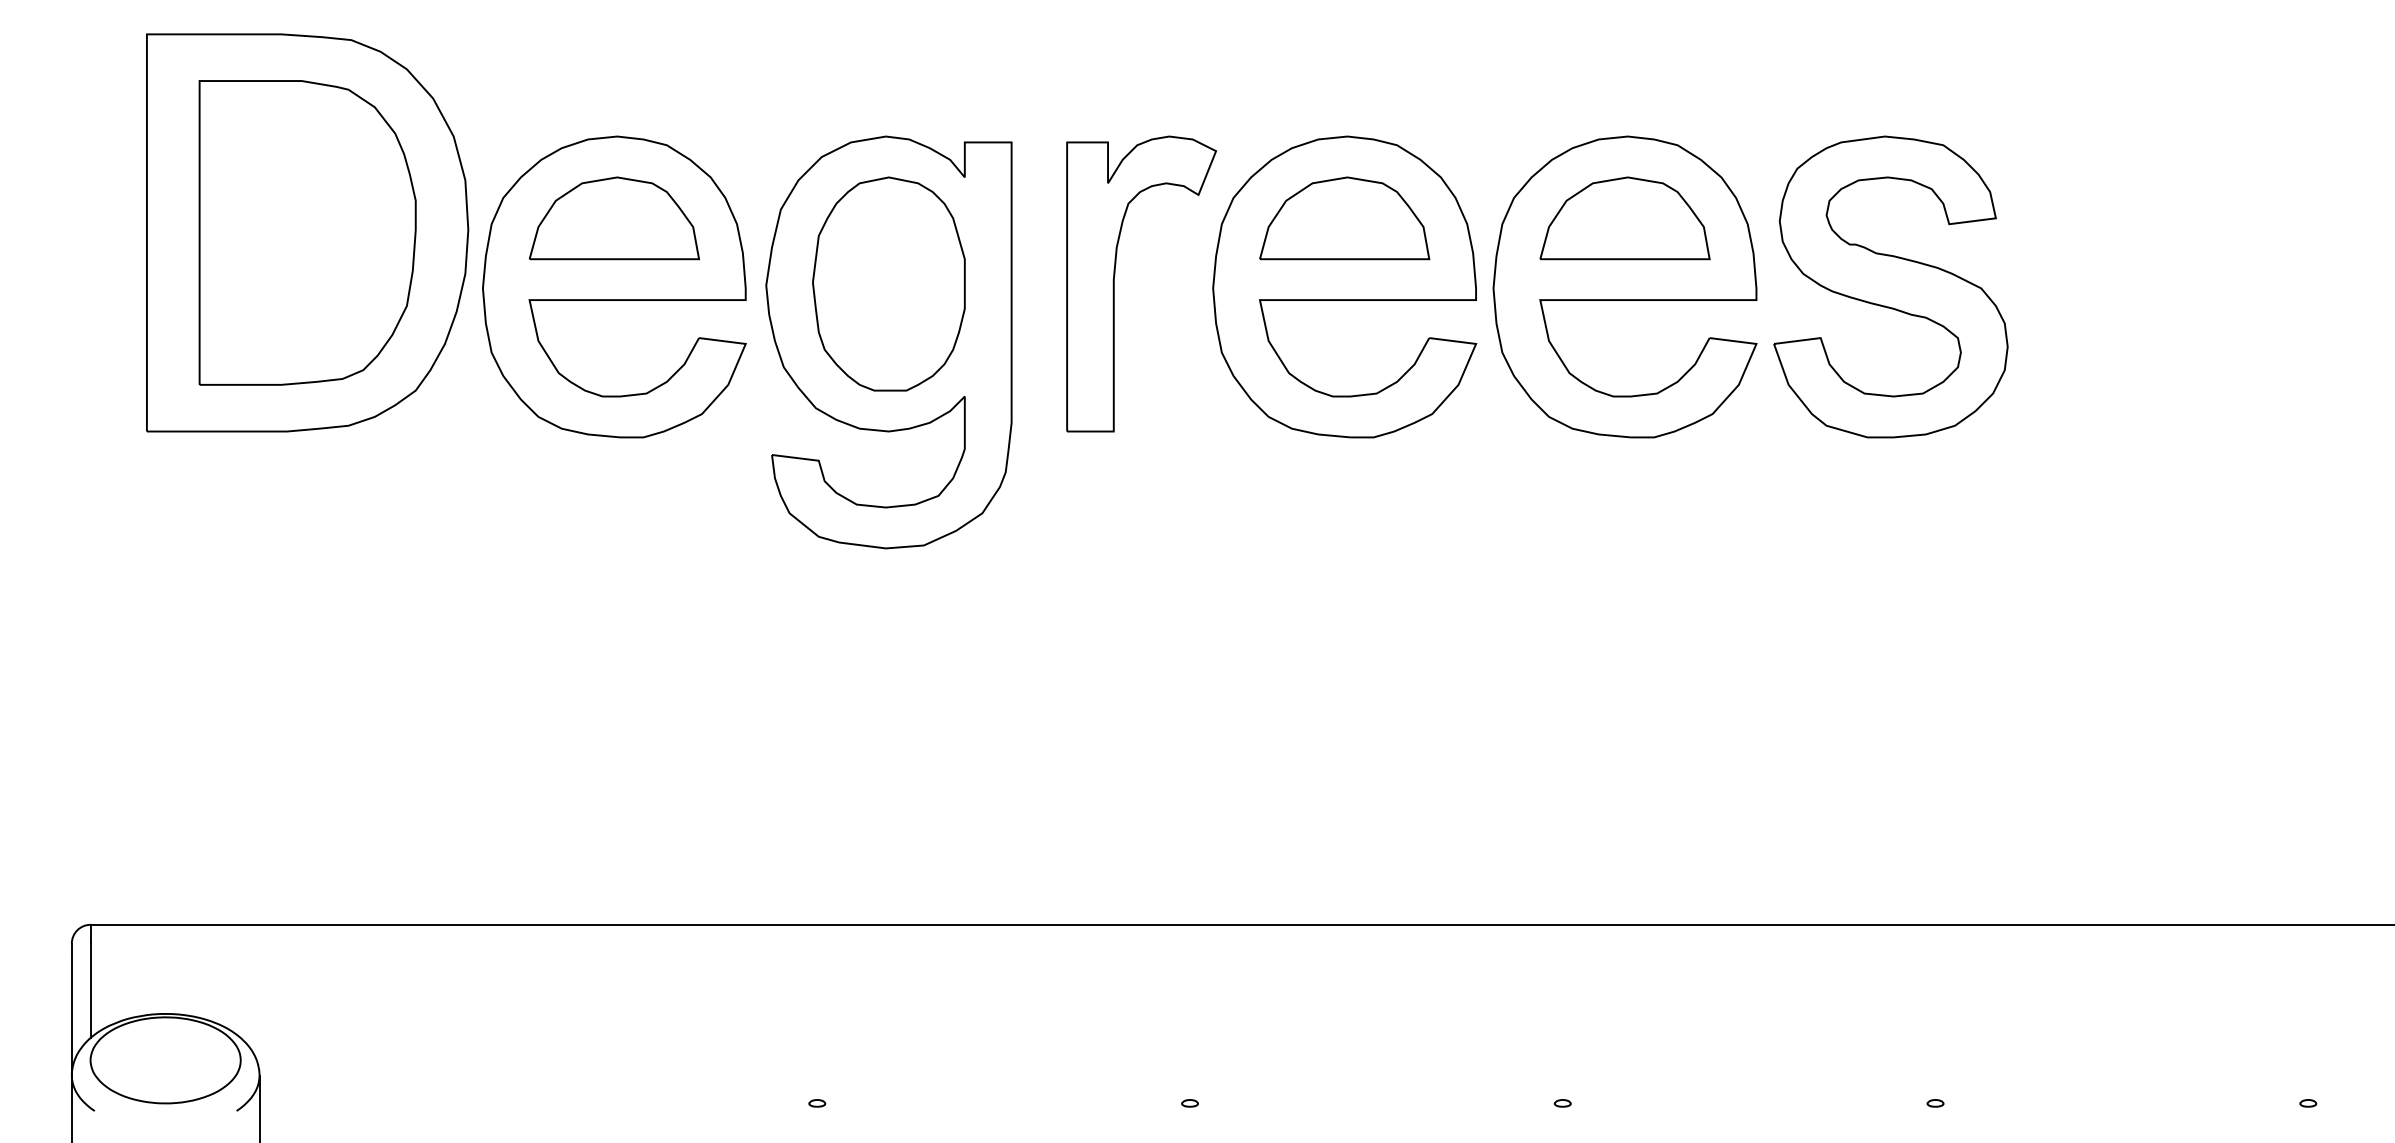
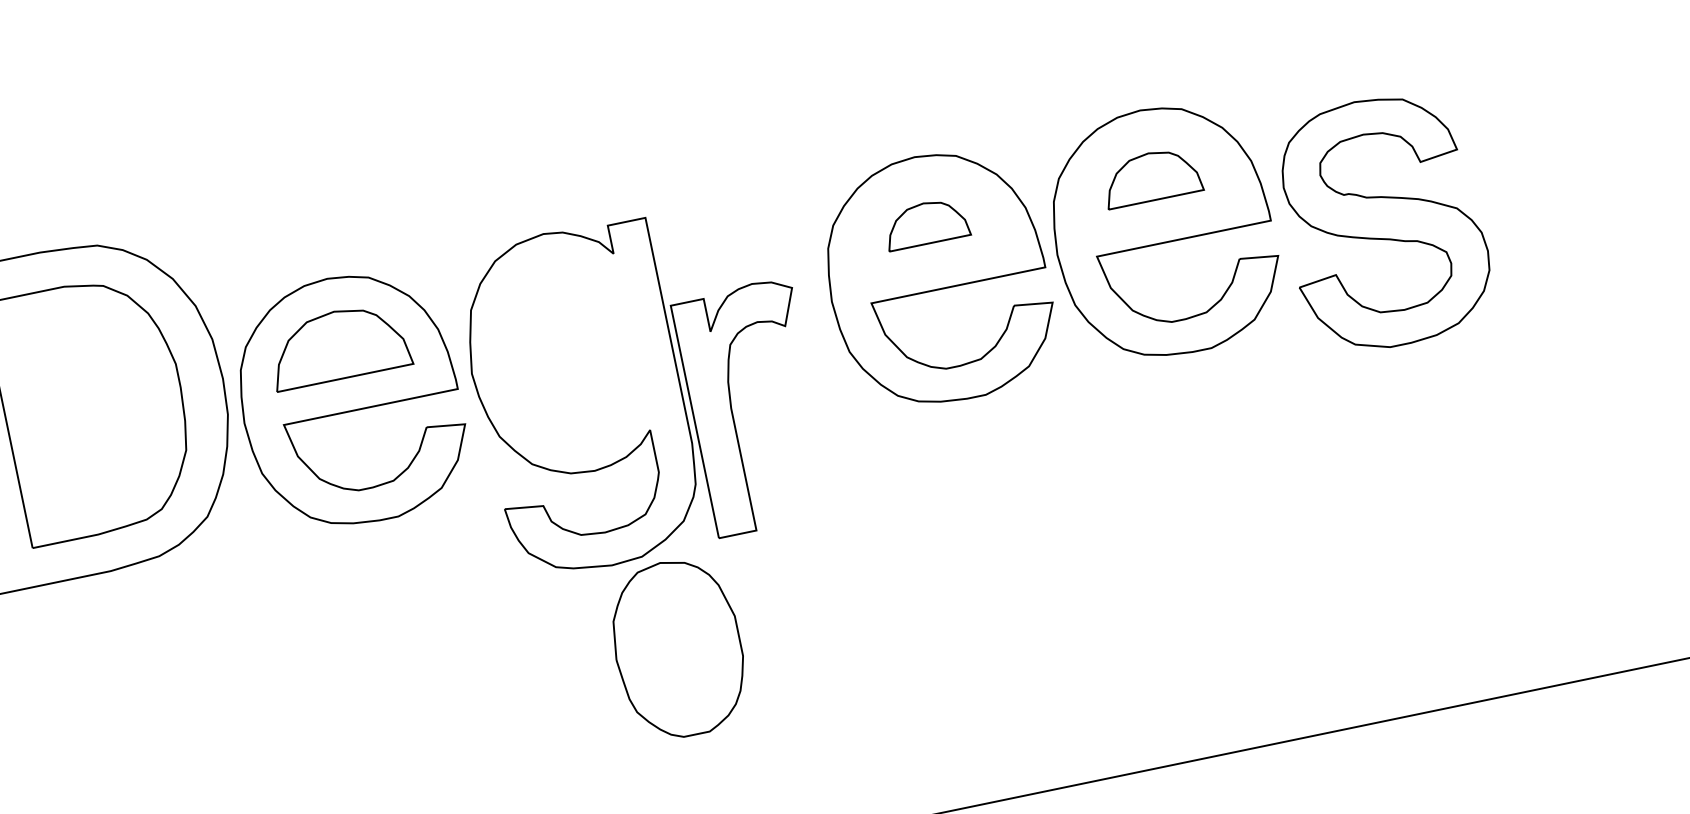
part: (1344, 218) -> (925, 223), size x0.6
part: (1624, 218) -> (1151, 176), size x0.7
part: (888, 283) -> (677, 648), moved
part: (1114, 283) -> (732, 411), moved
part: (1890, 286) -> (1383, 221), moved

